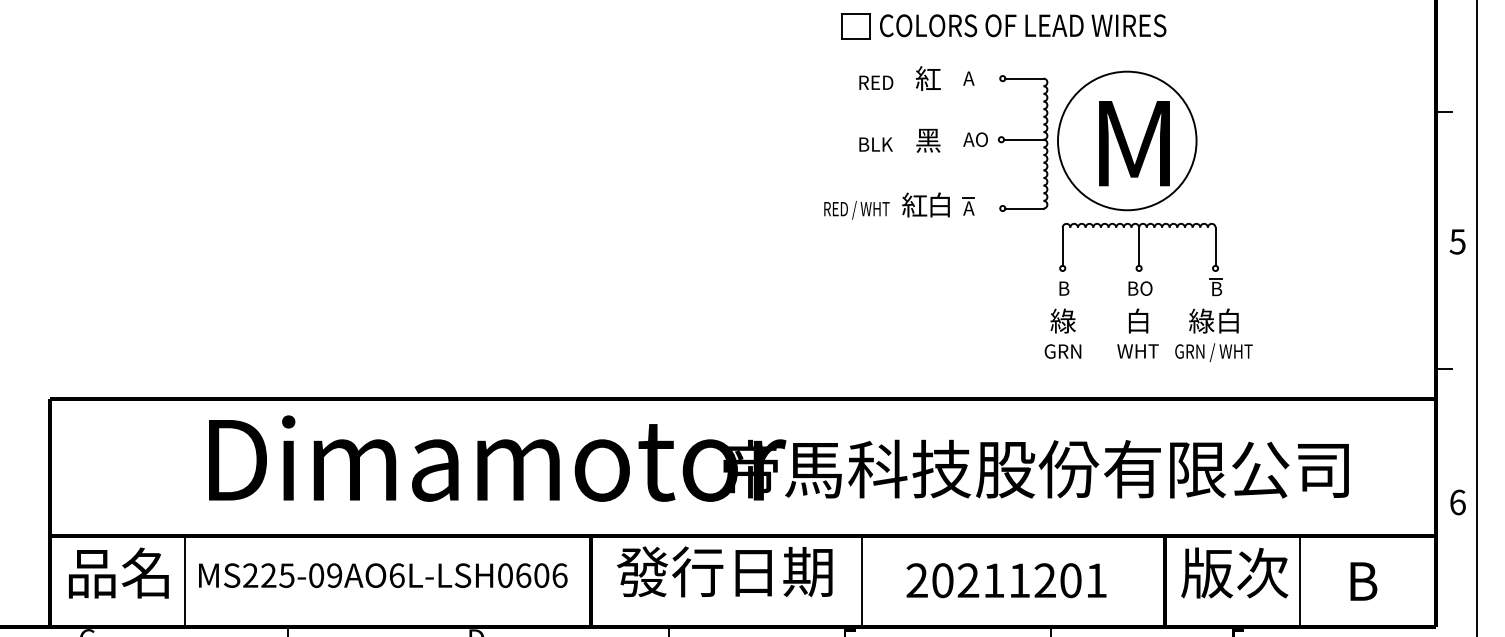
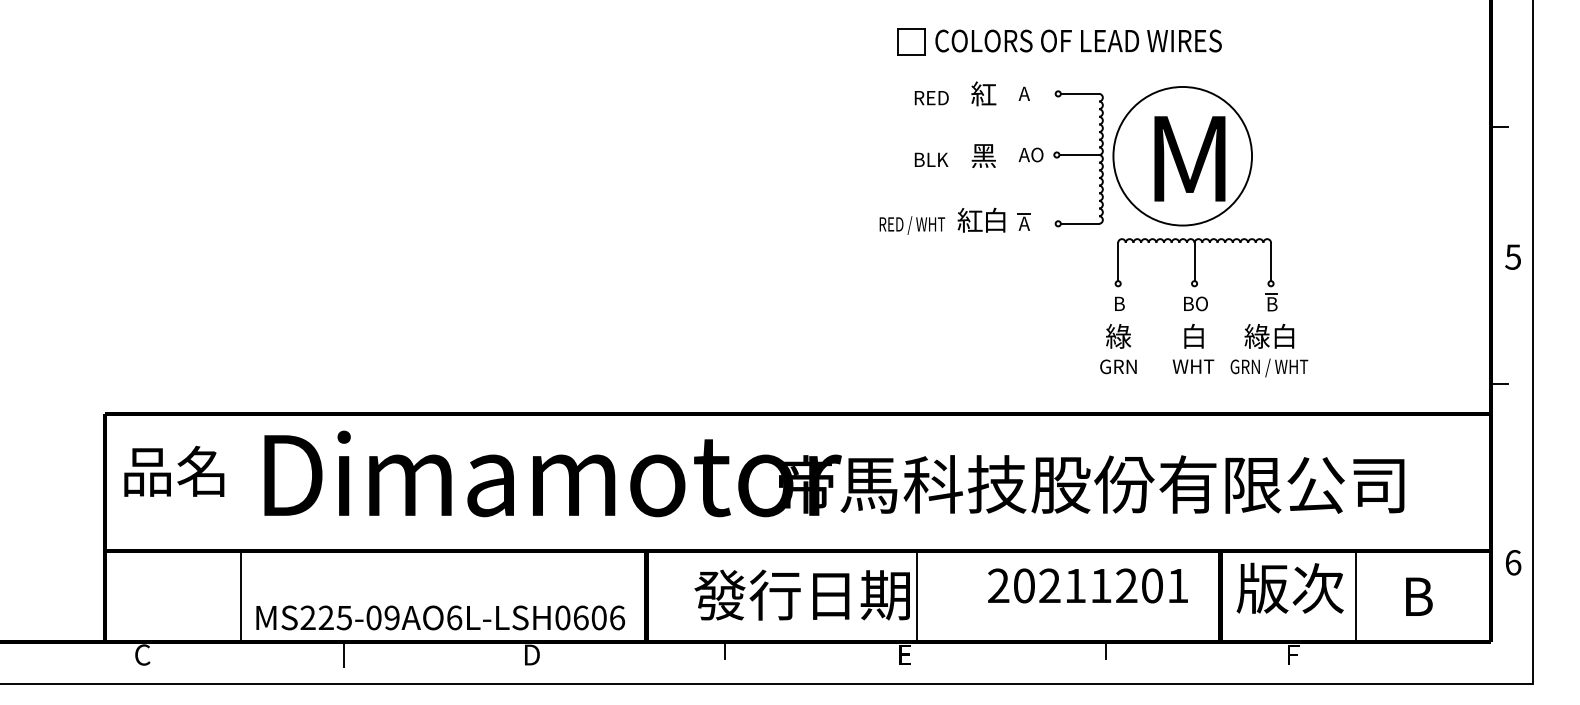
text: (1458, 502) -> (1513, 562), moved
text: (724, 571) -> (801, 594), moved
text: (119, 572) -> (174, 470), moved
text: (383, 575) -> (440, 617), moved
text: (1006, 580) -> (1087, 585), moved

